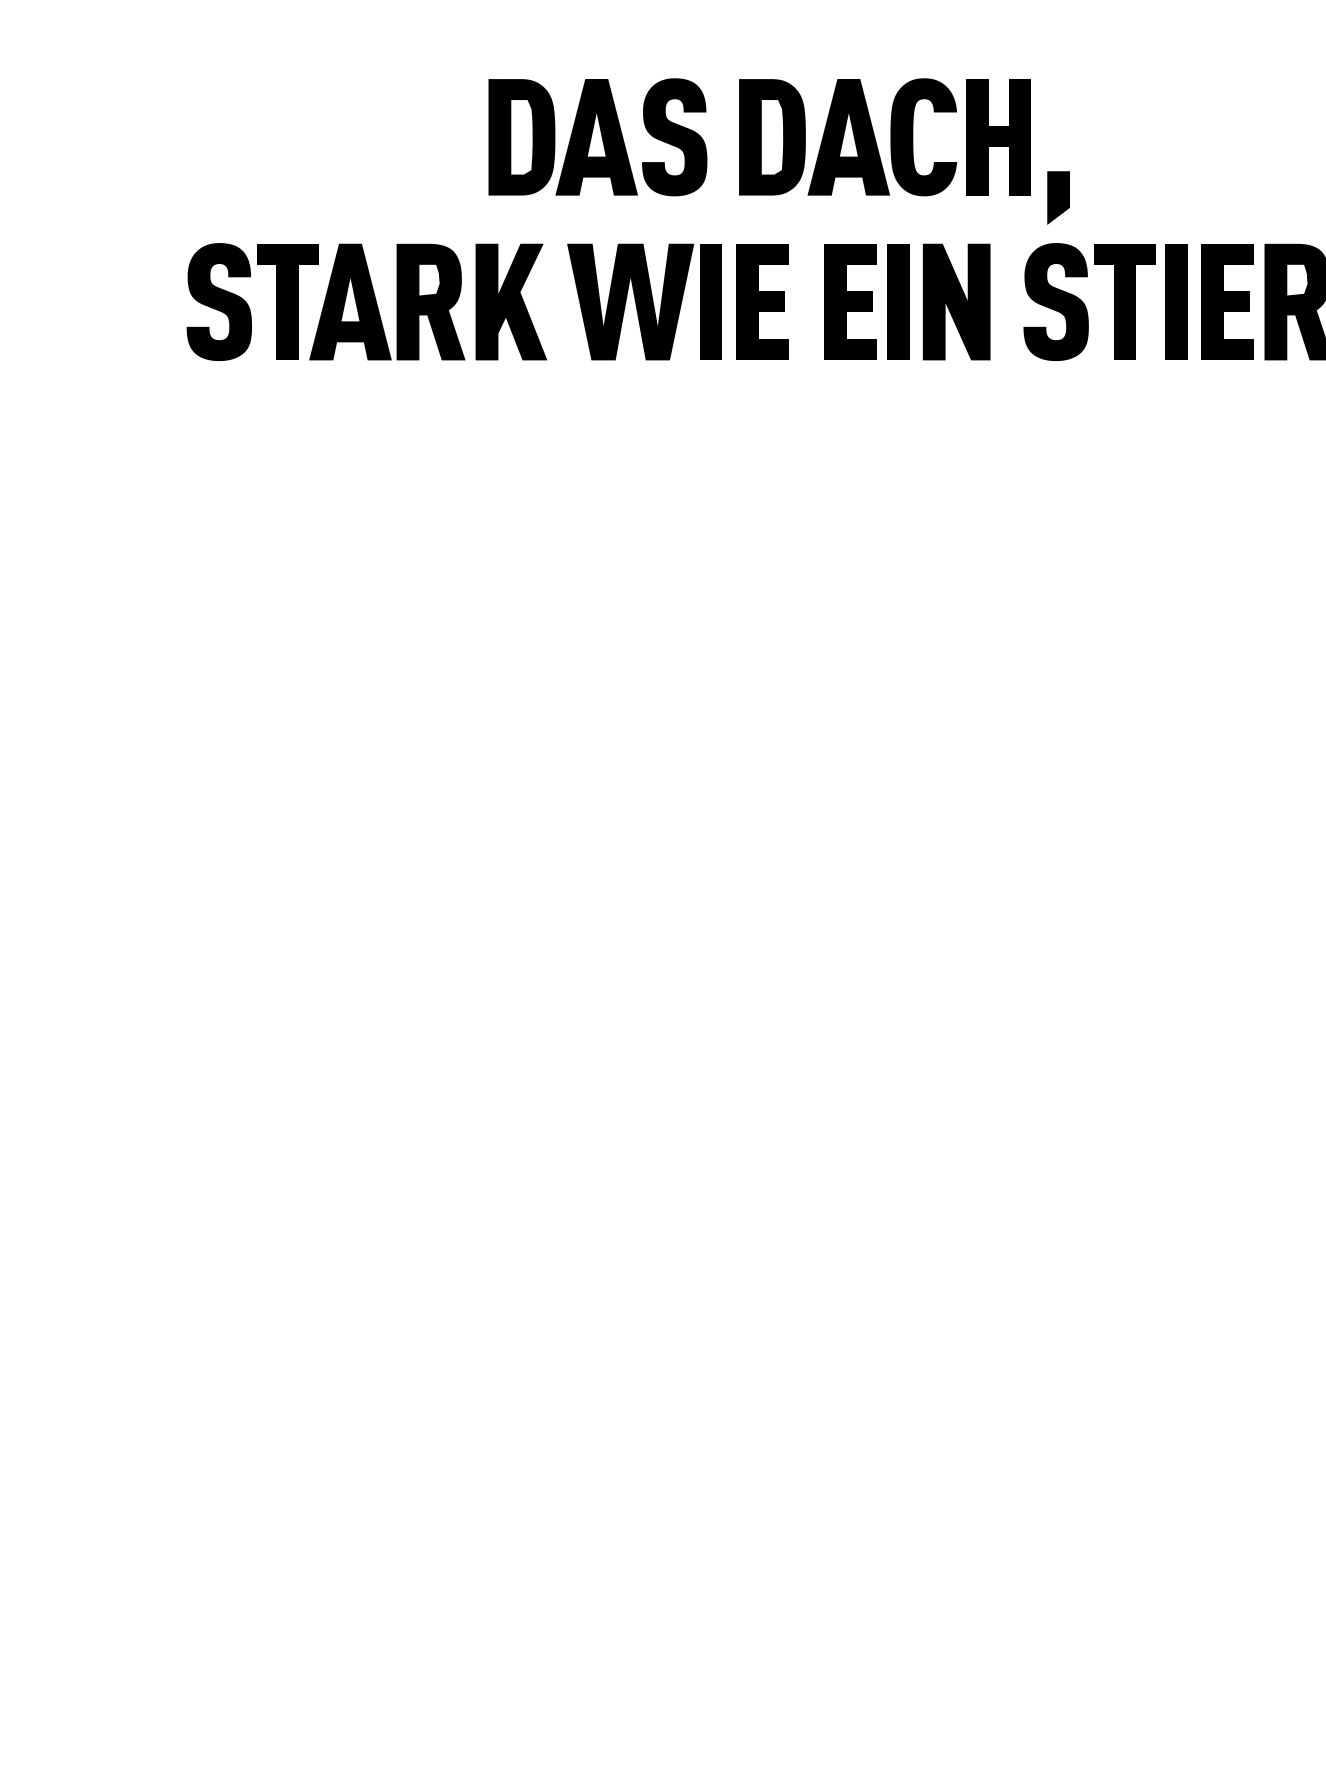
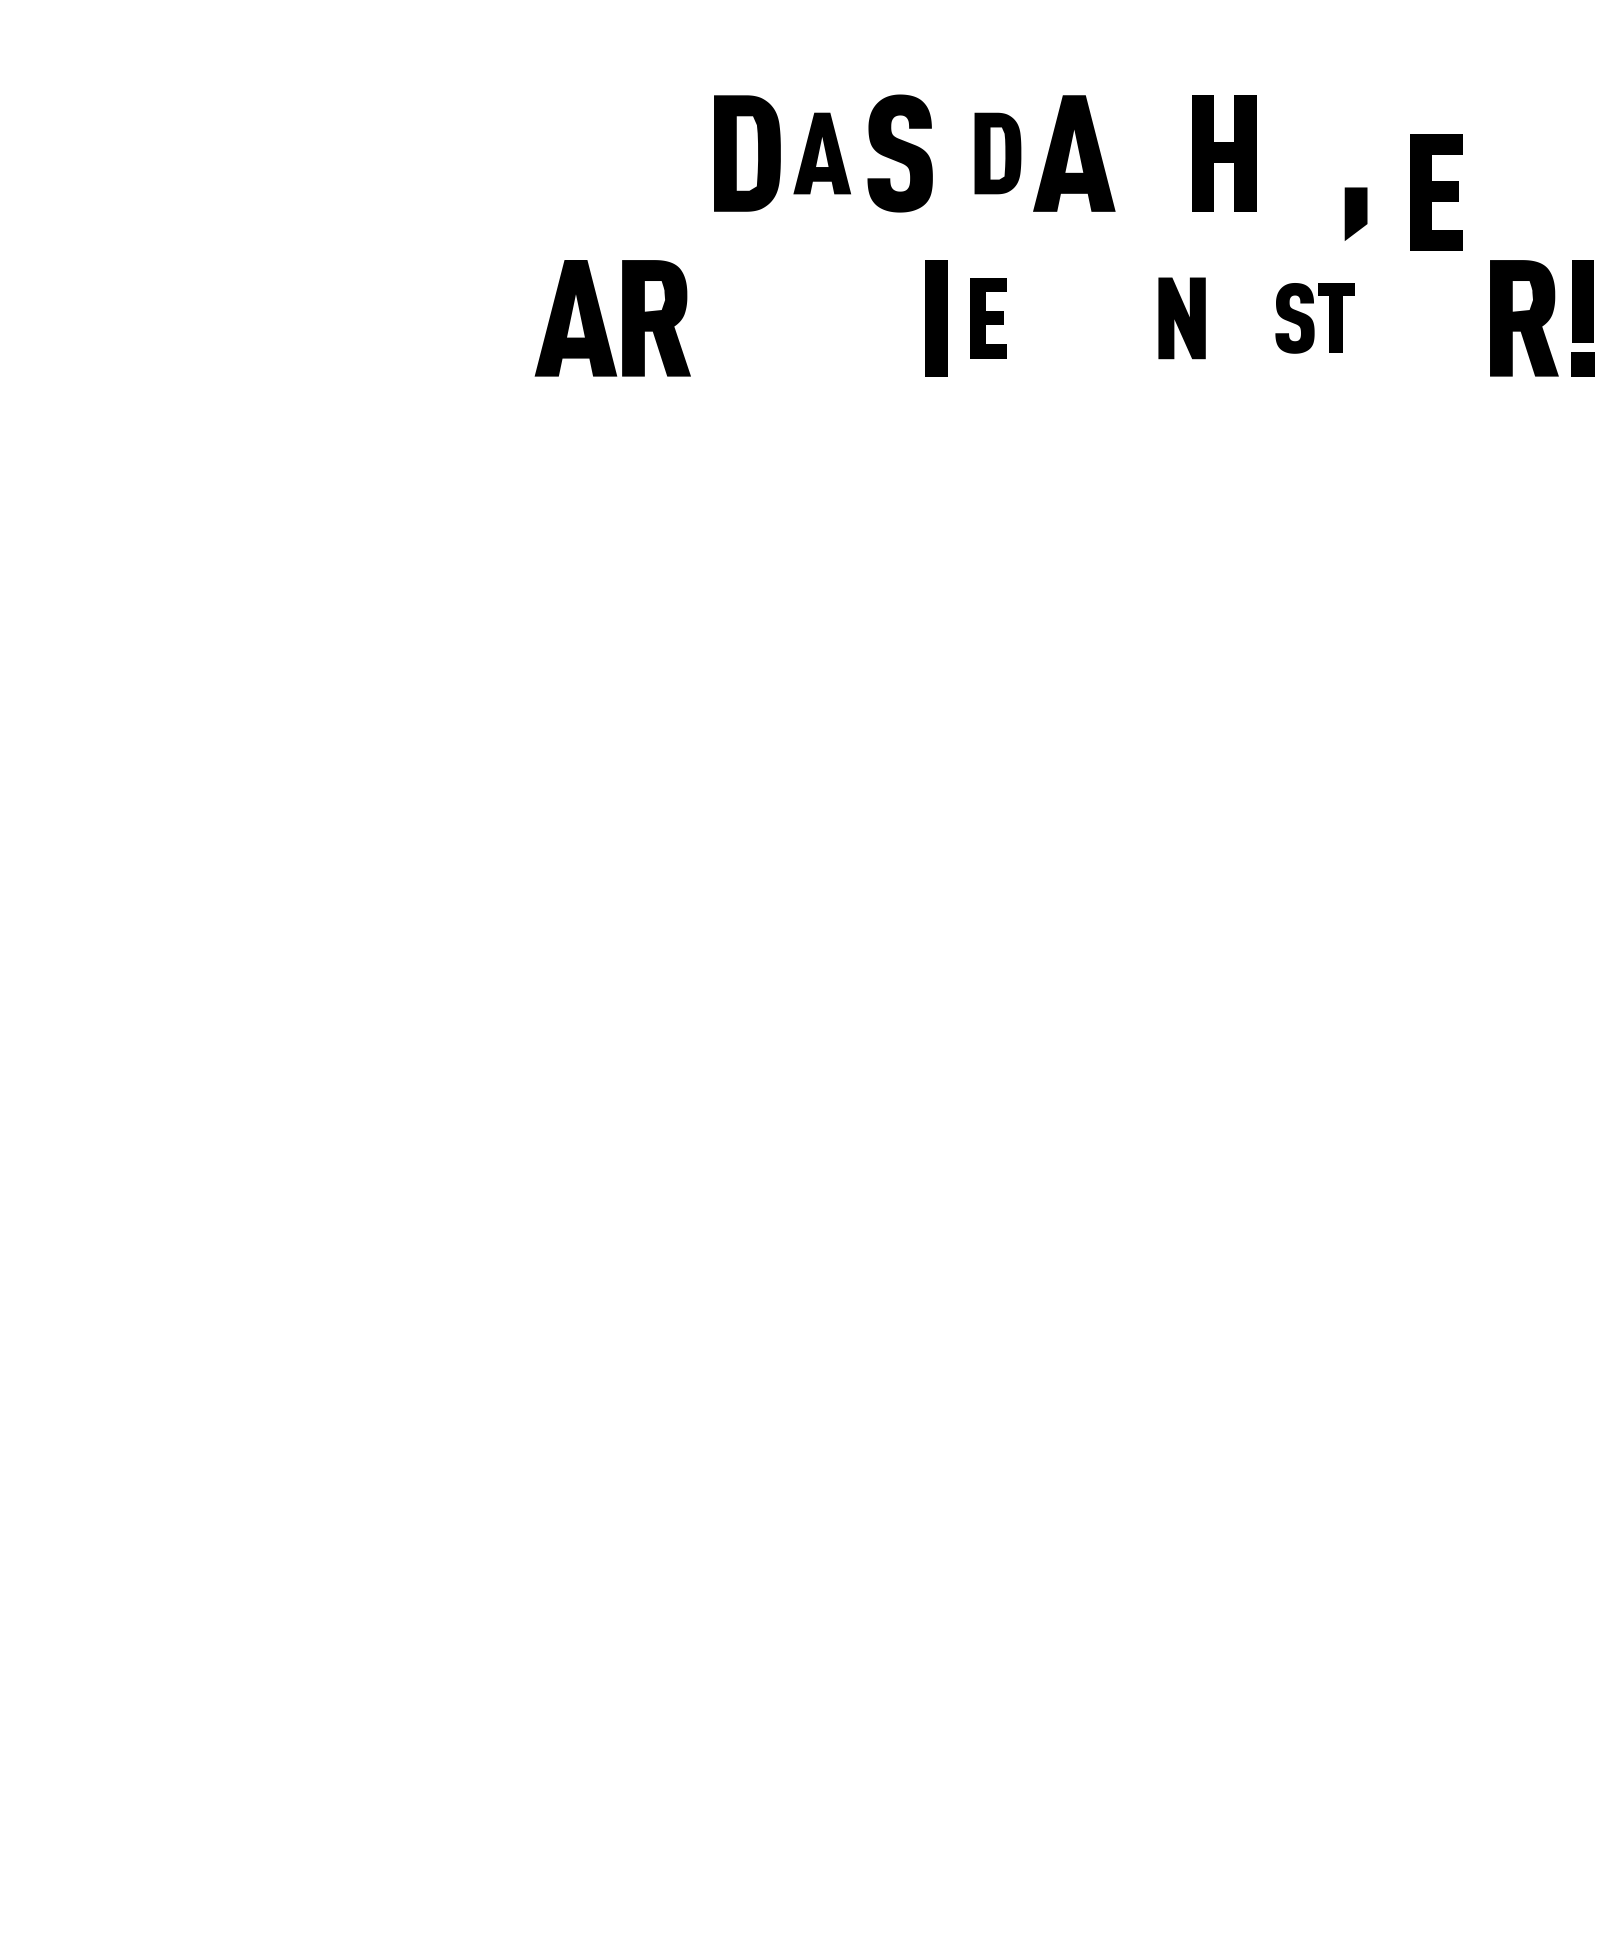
part: (597, 137) -> (822, 153), size x0.7
part: (772, 137) -> (997, 153), size x0.7
fill: (923, 137) -> (1148, 153), removed
part: (1058, 197) -> (1355, 213), moved
fill: (219, 302) -> (444, 318), removed
fill: (288, 302) -> (513, 318), removed
fill: (511, 302) -> (736, 318), removed
fill: (630, 302) -> (855, 318), removed
part: (763, 302) -> (988, 318), size x0.7
fill: (850, 302) -> (1075, 318), removed
part: (898, 302) -> (1123, 318), removed
part: (956, 302) -> (1181, 318), size x0.7
part: (1089, 302) -> (1314, 318), size x0.6
fill: (1176, 302) -> (1401, 318), removed
part: (1228, 302) -> (1436, 192), moved

